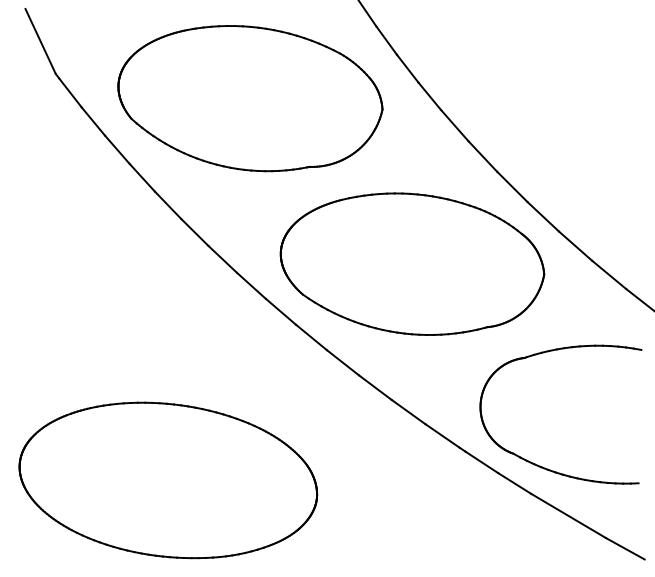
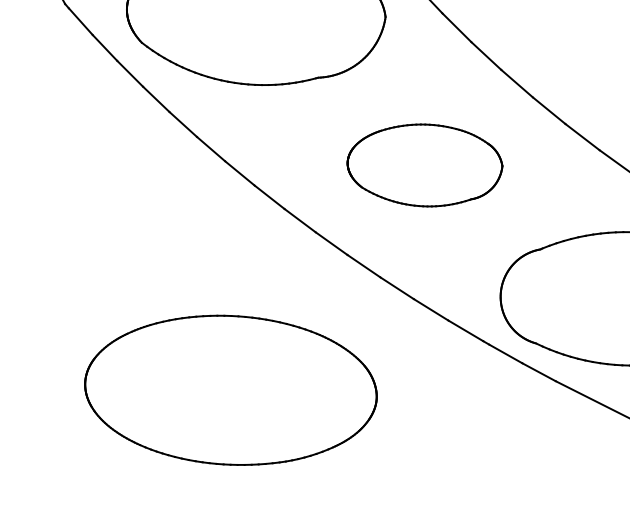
part: (412, 263) -> (425, 164), size x0.6
part: (168, 480) -> (231, 390), moved

